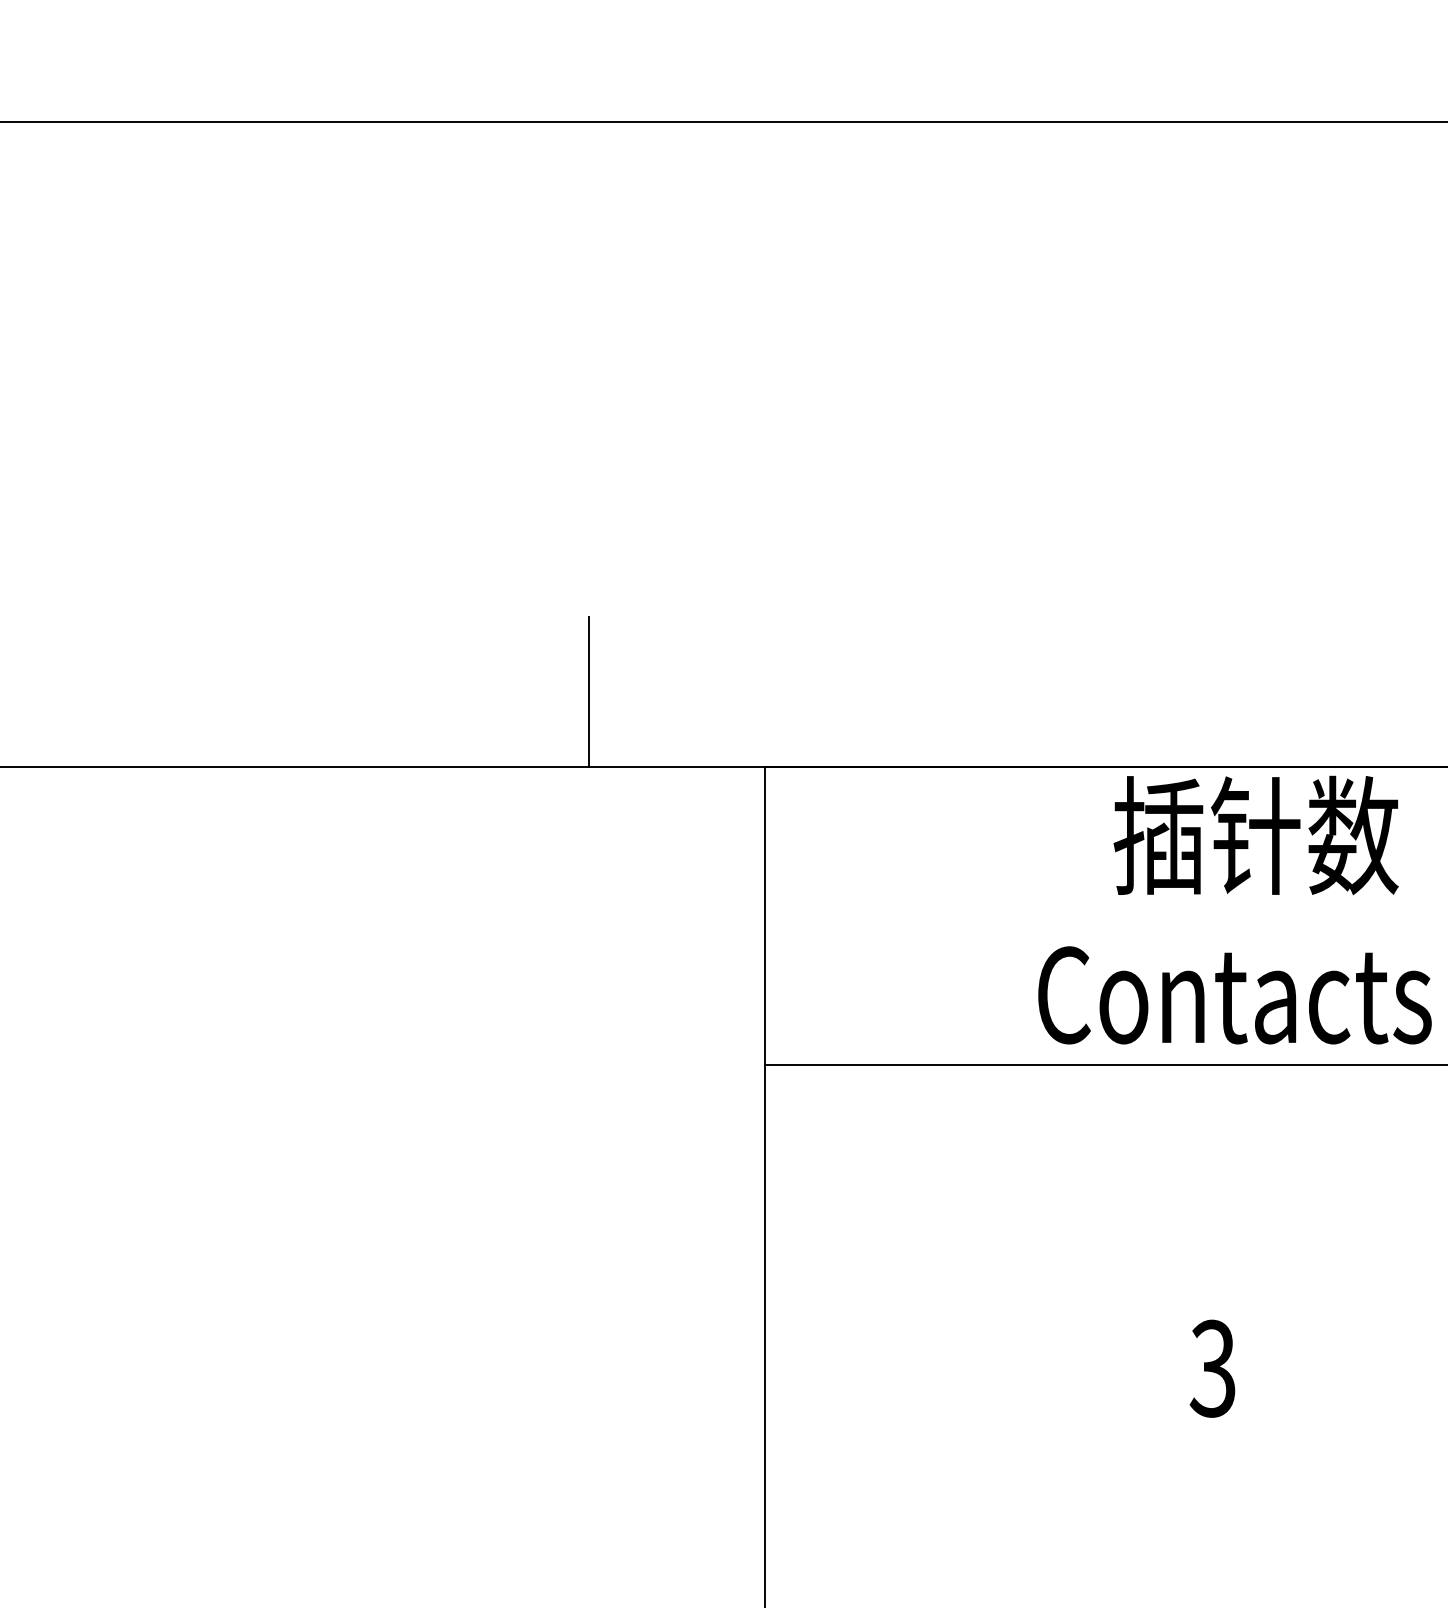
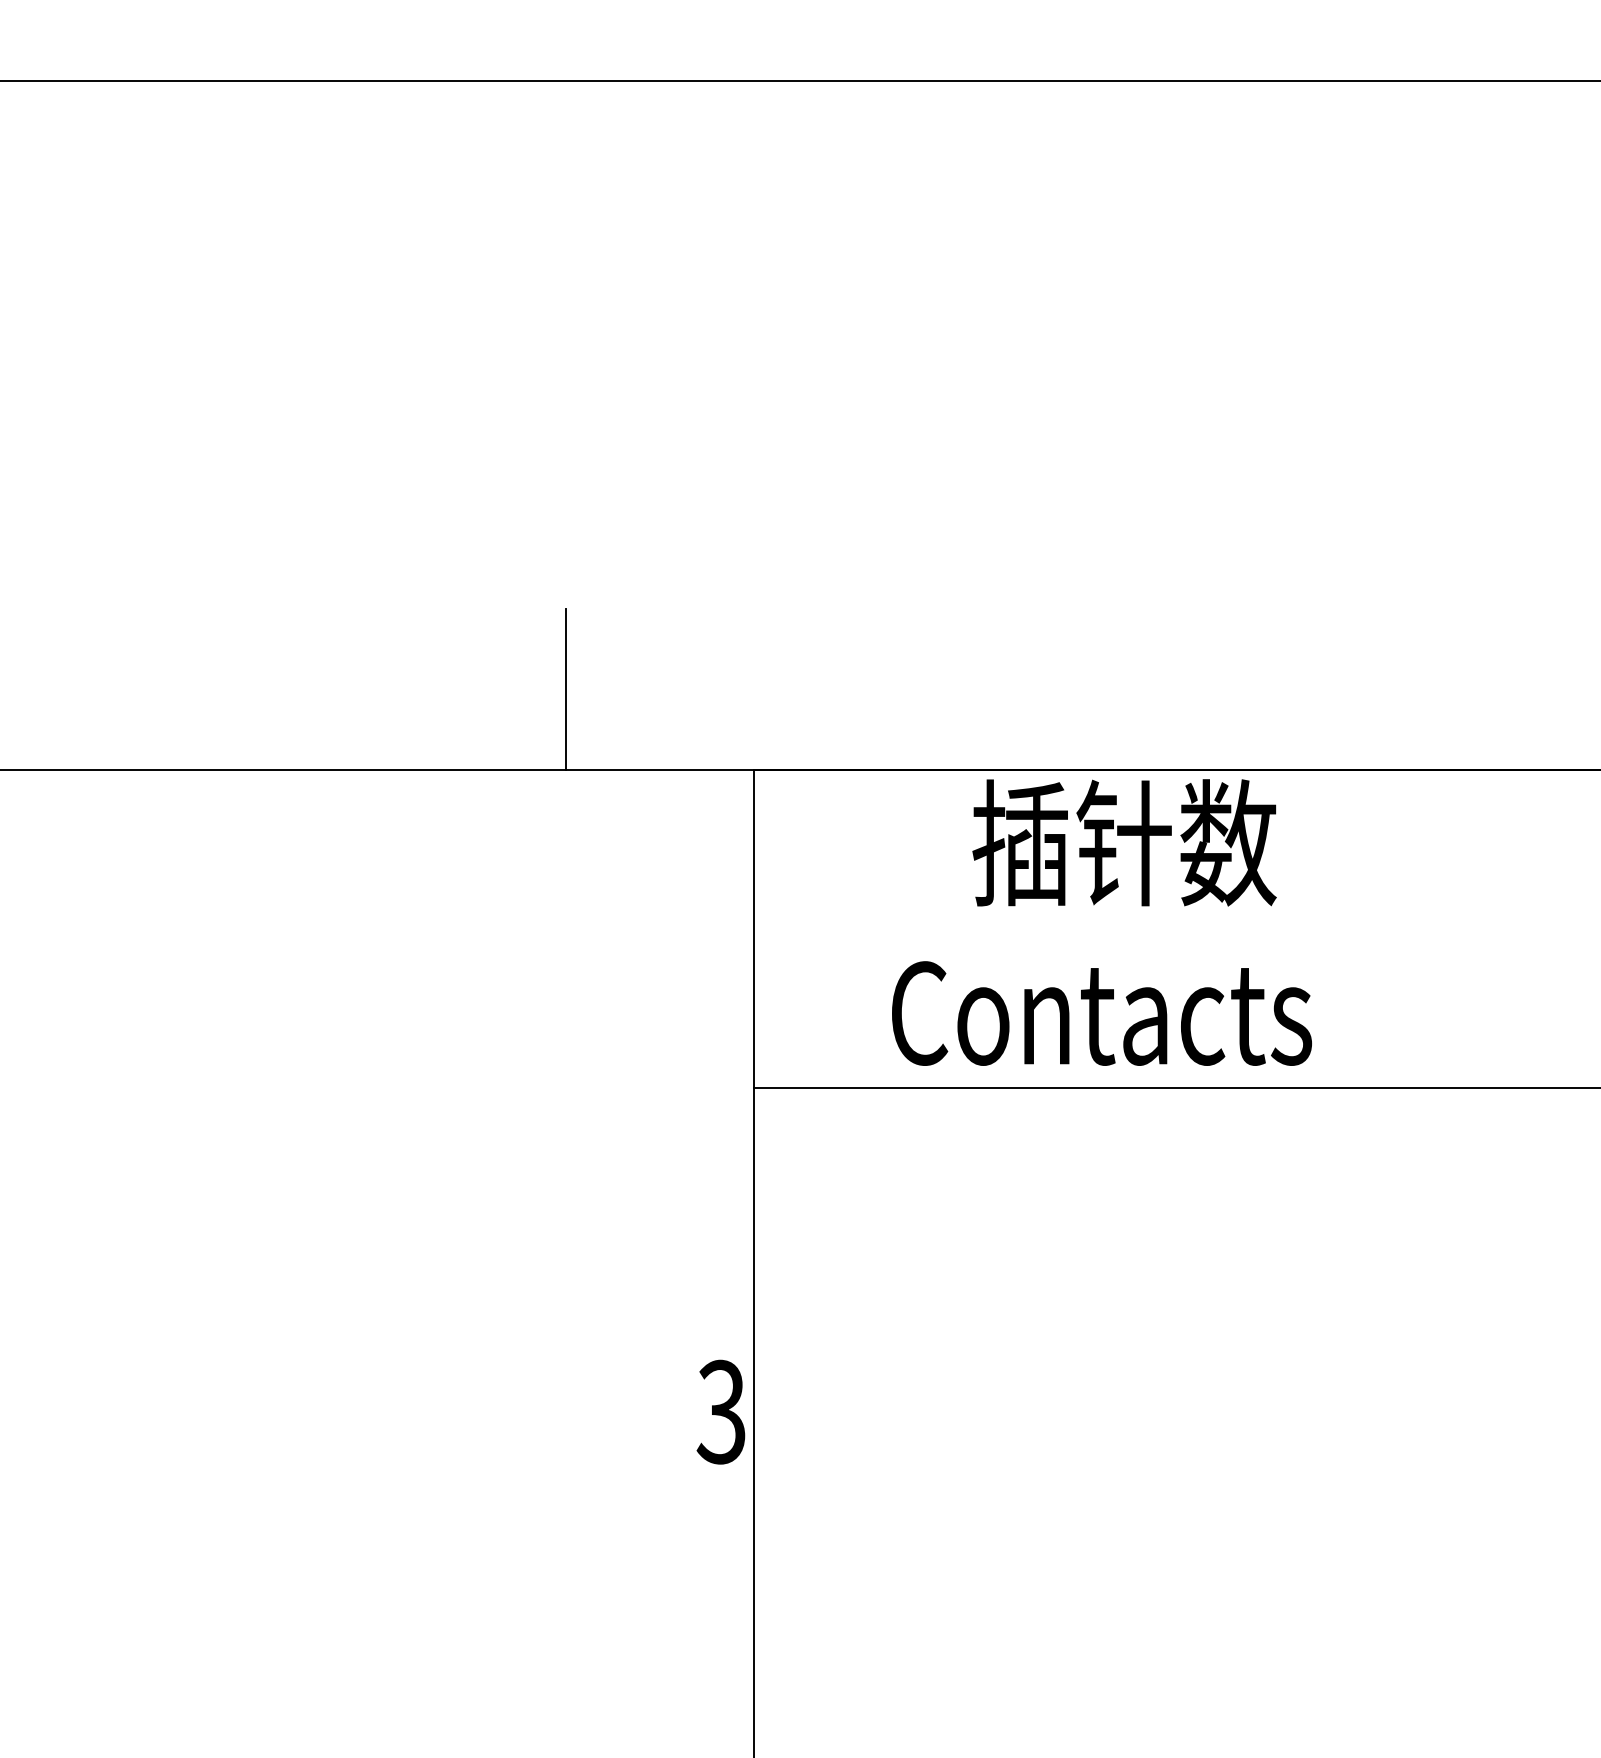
text: (1234, 910) -> (1101, 922), moved
text: (1212, 1368) -> (720, 1411), moved

